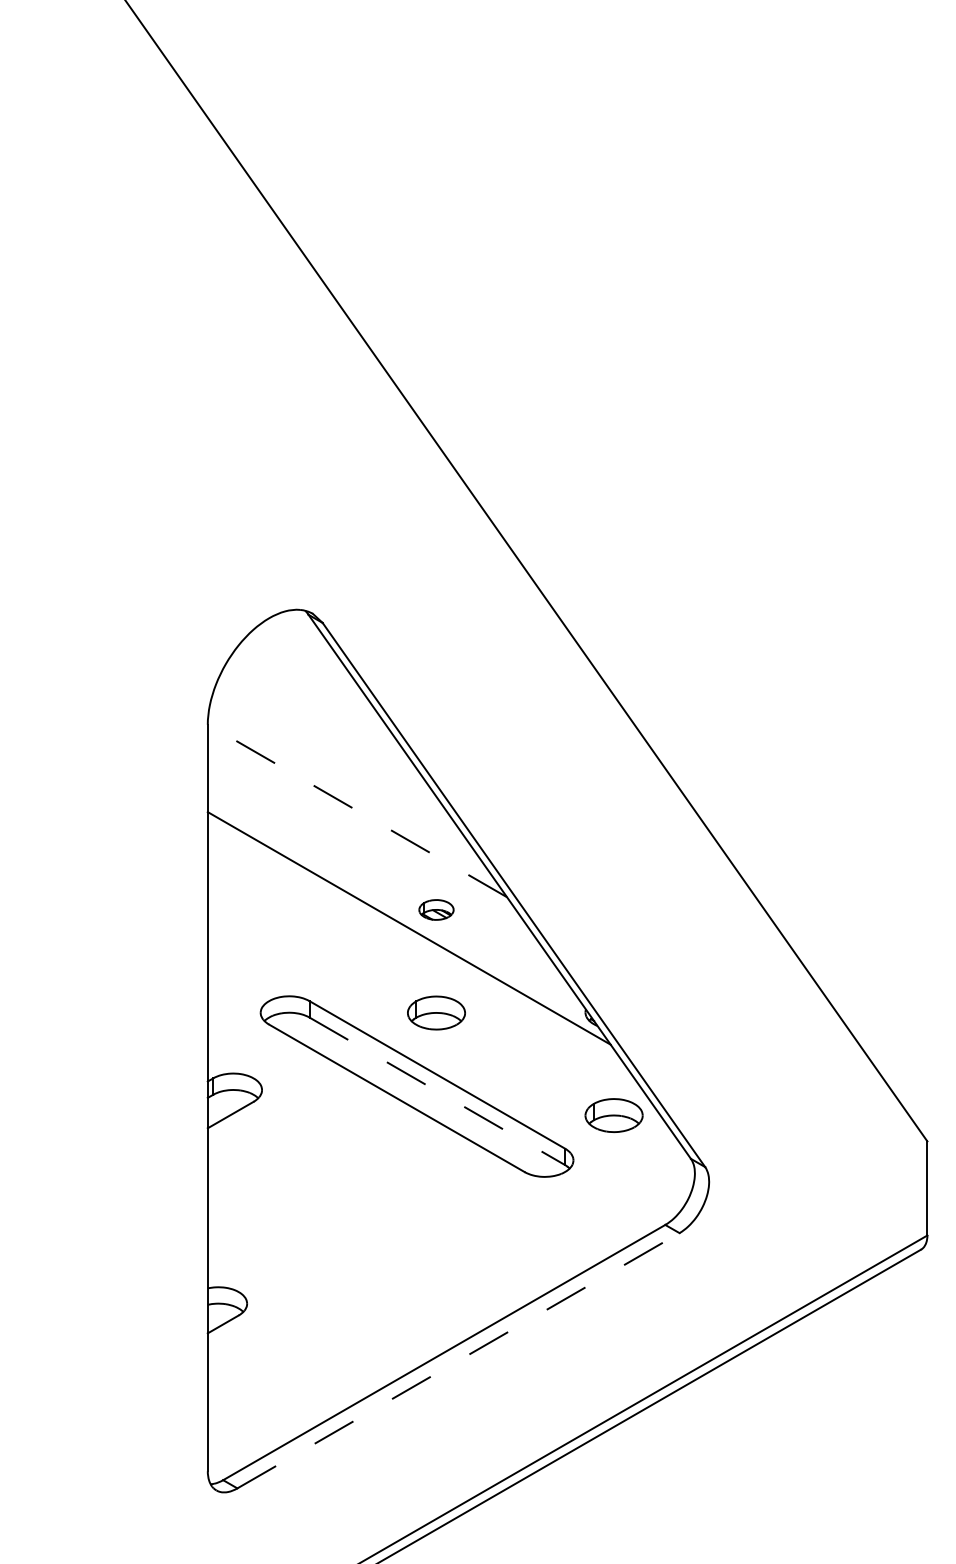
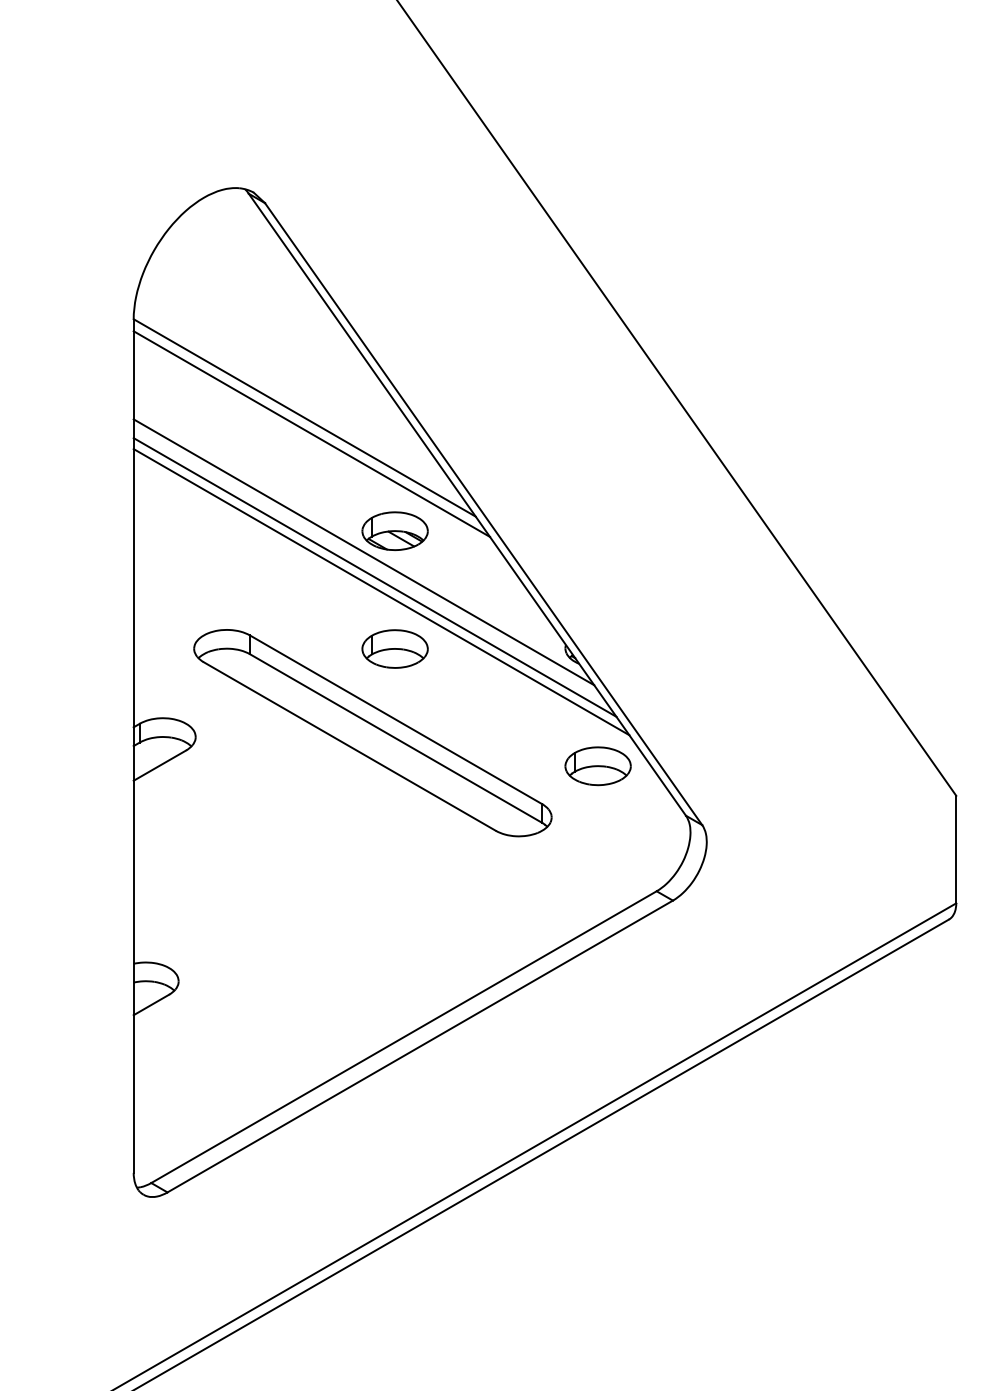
line: (357, 810) -> (304, 417), dashed -> solid
line: (363, 824) -> (311, 433), added
part: (436, 909) -> (395, 530), size x1.67
line: (418, 950) -> (374, 577), added
line: (424, 963) -> (381, 592), added
line: (437, 1091) -> (396, 738), dashed -> solid
line: (458, 1360) -> (420, 1046), dashed -> solid

